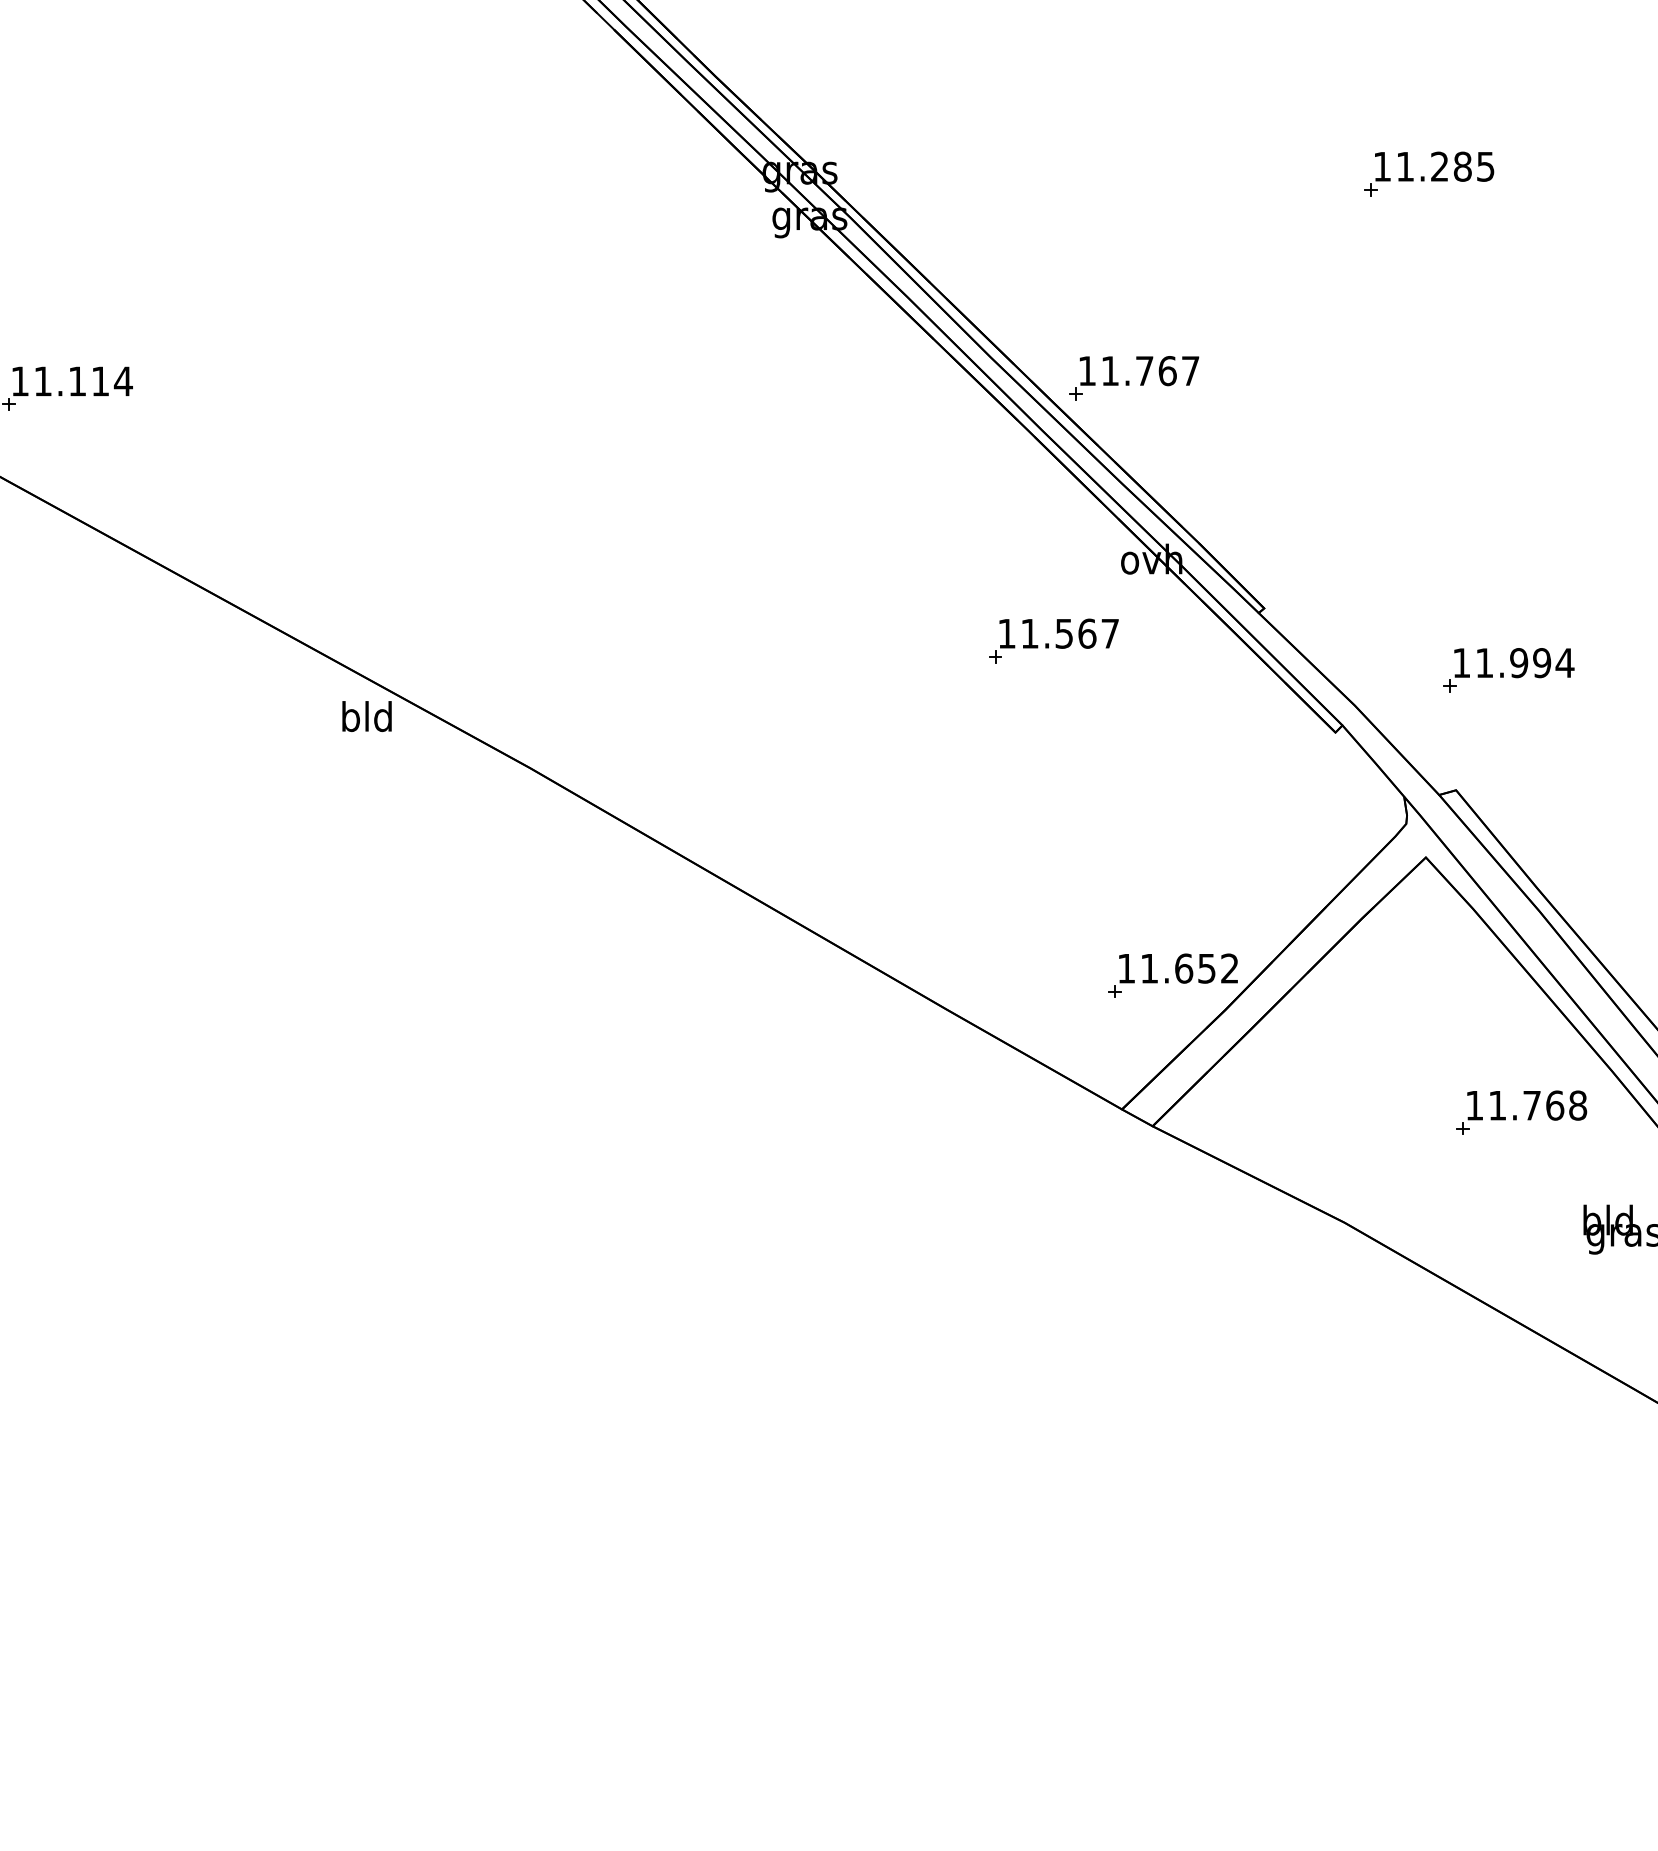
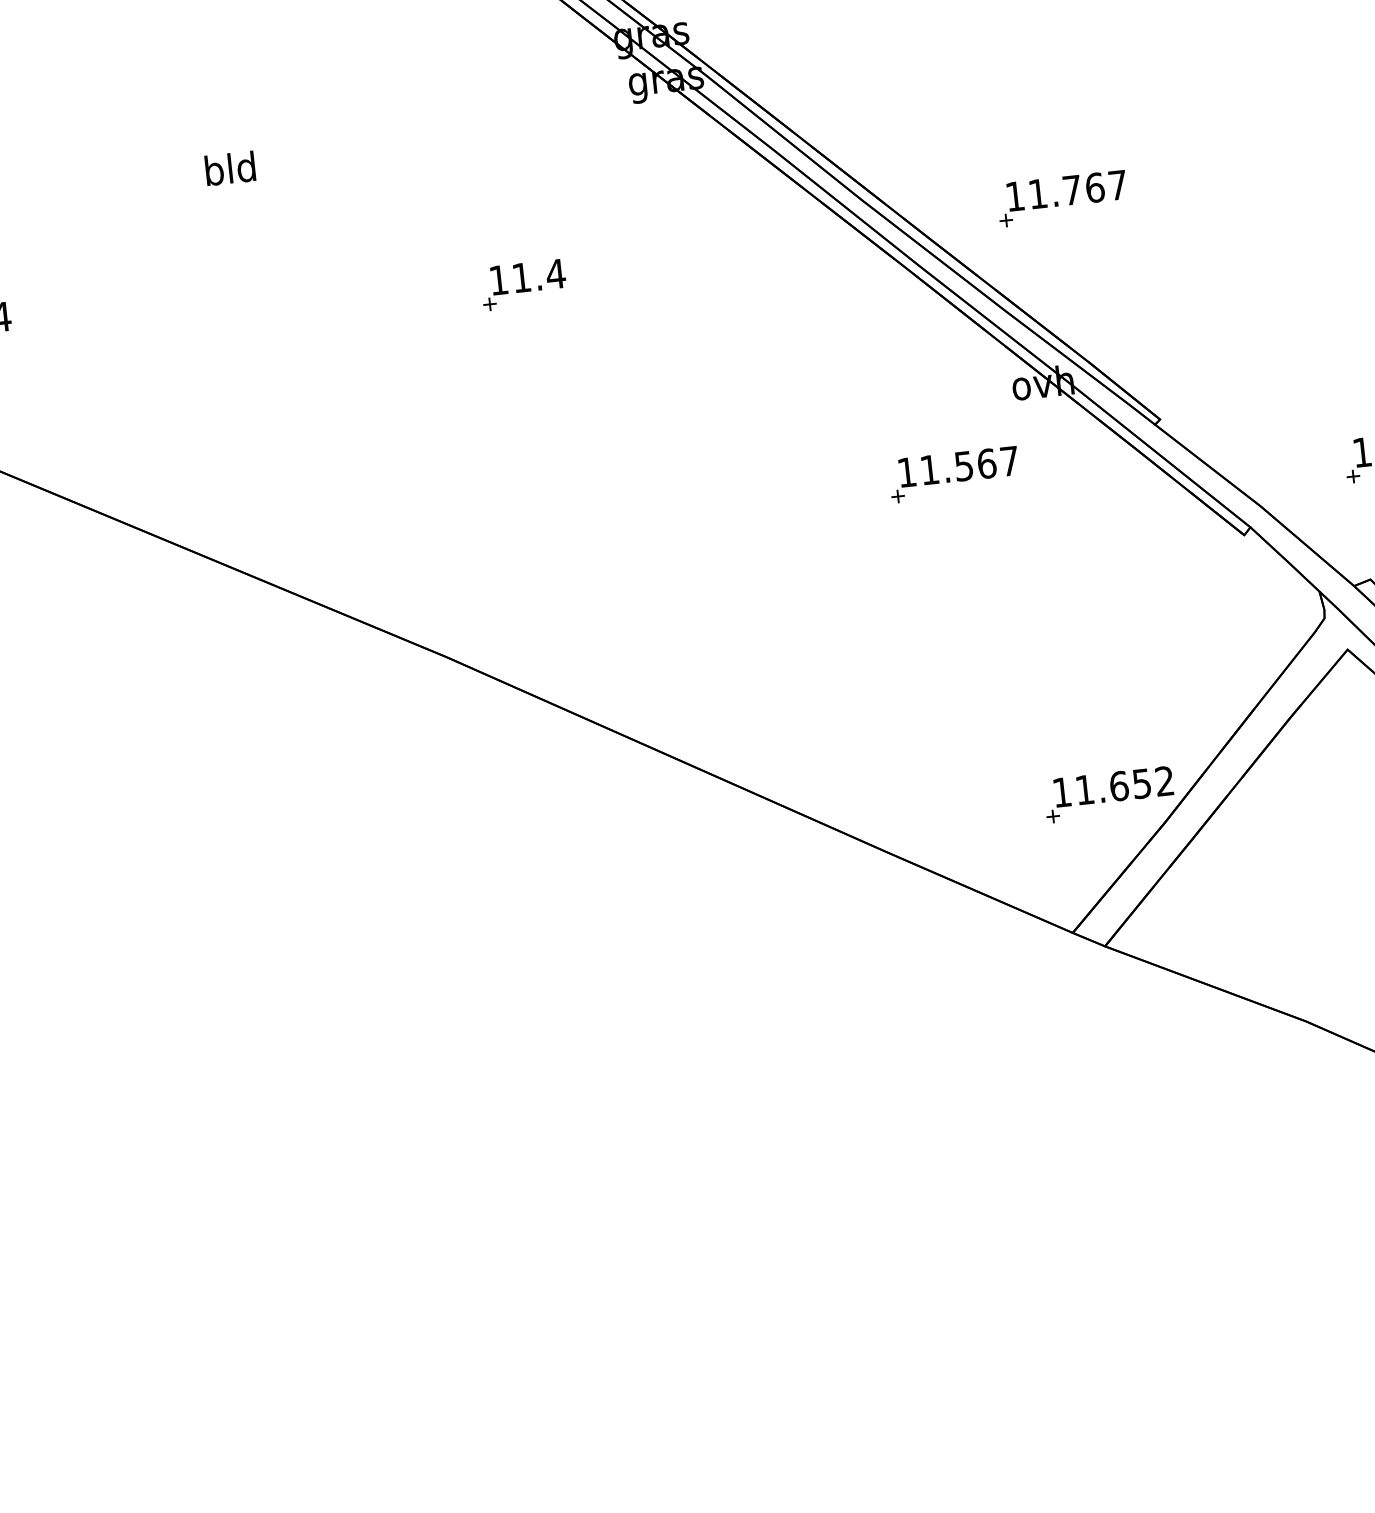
part: (1134, 378) -> (1062, 198), moved
part: (646, 405) -> (524, 284), added
text: (366, 716) -> (229, 168), moved

